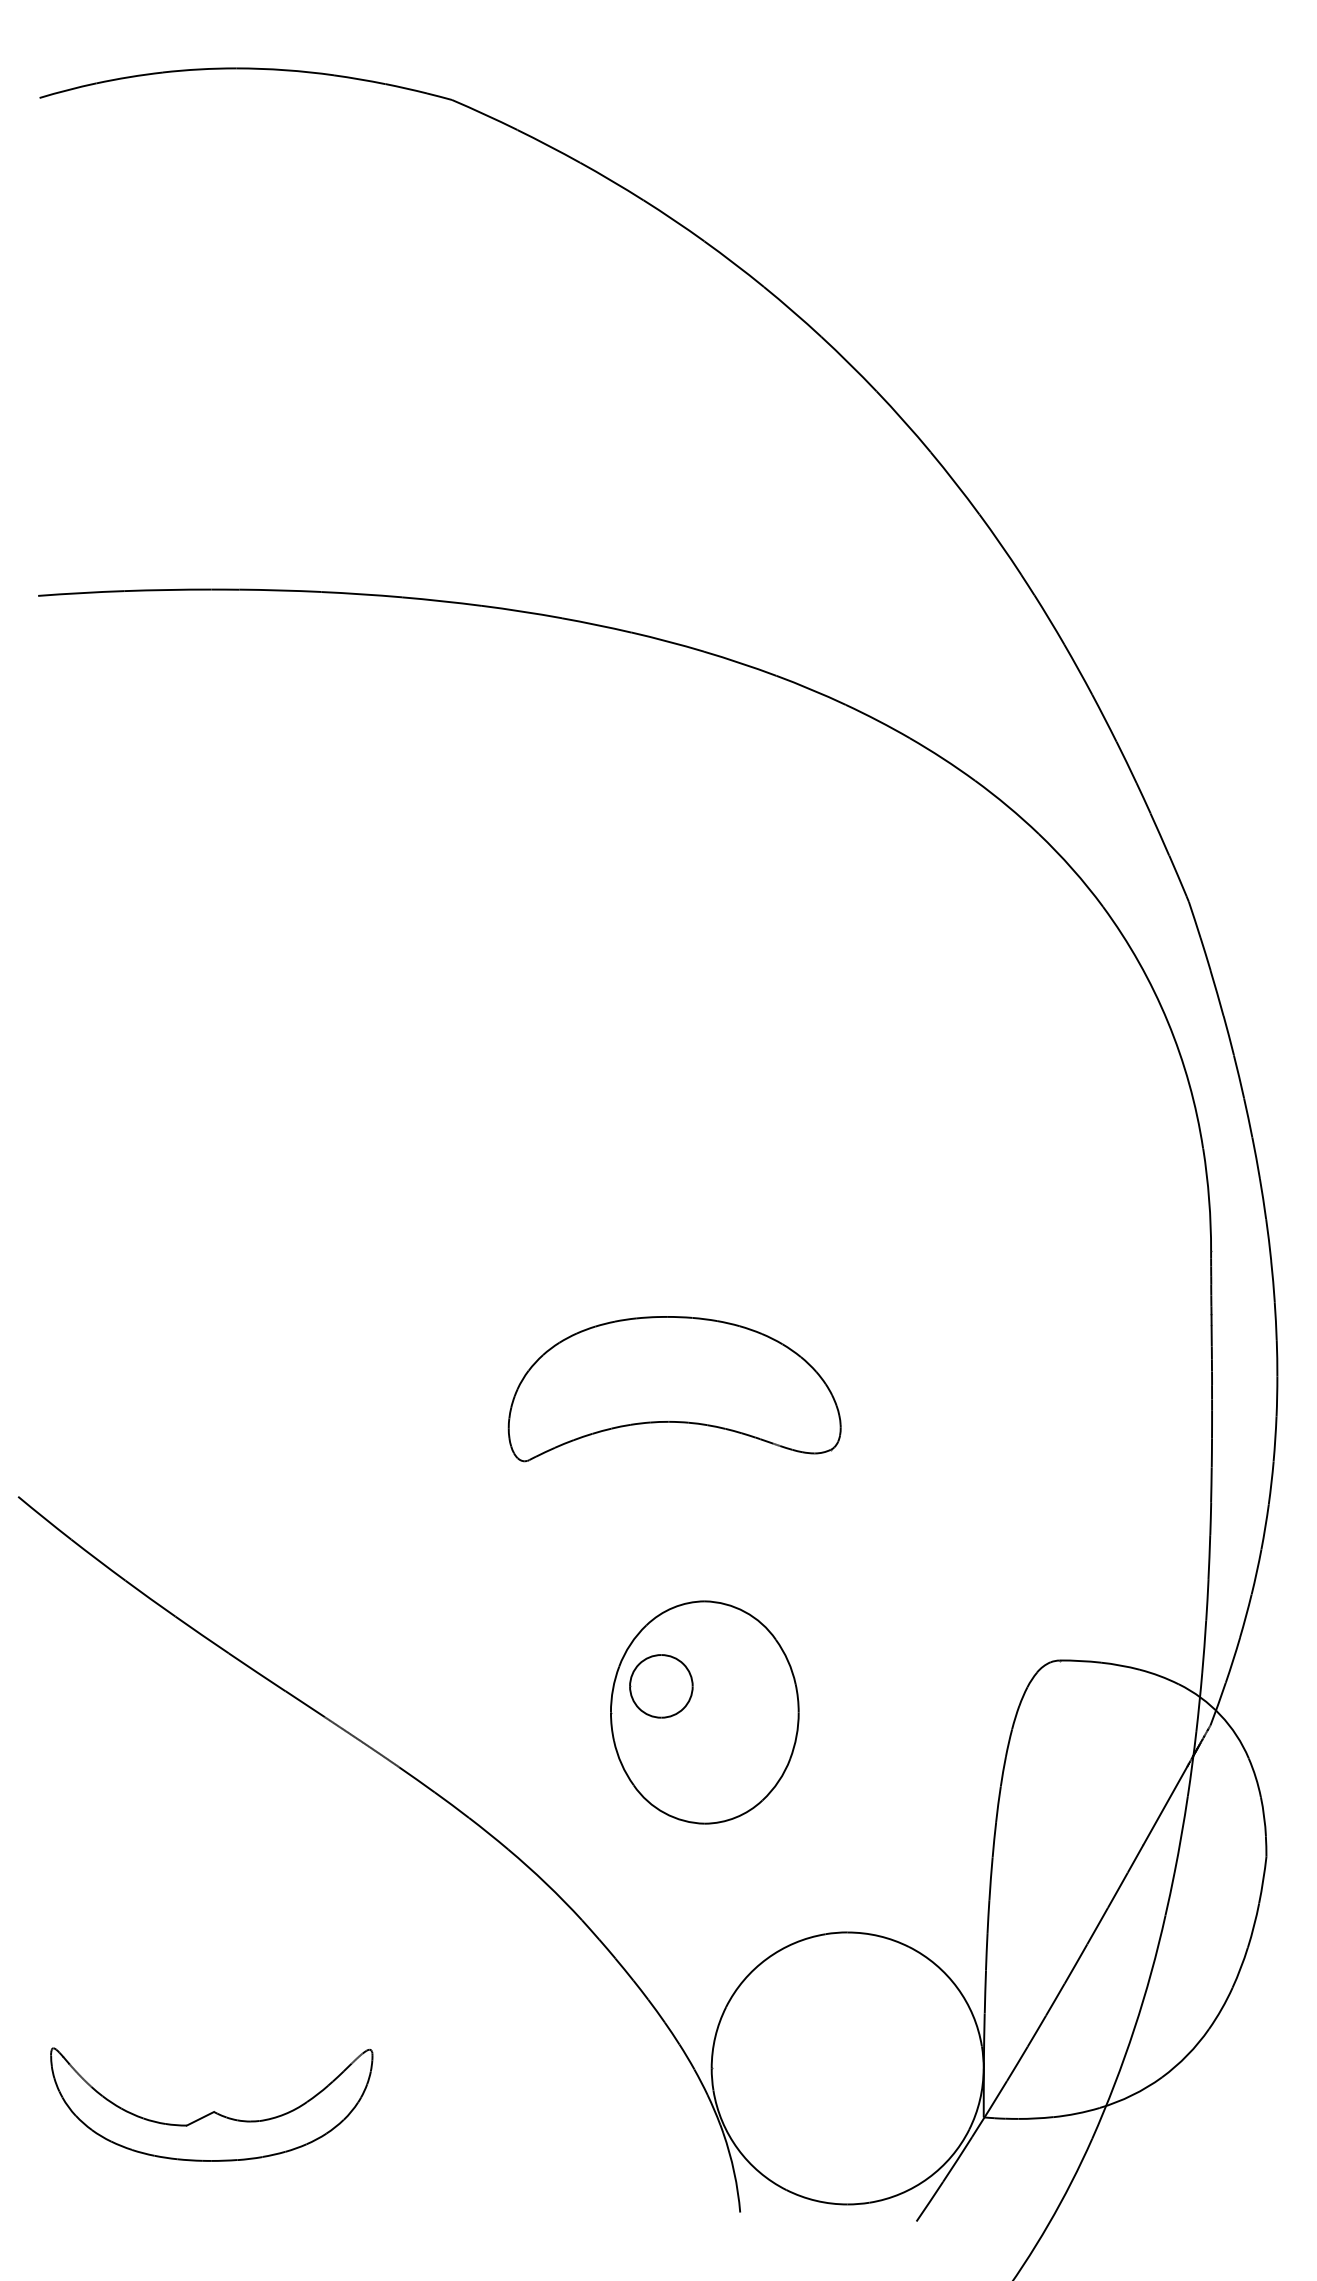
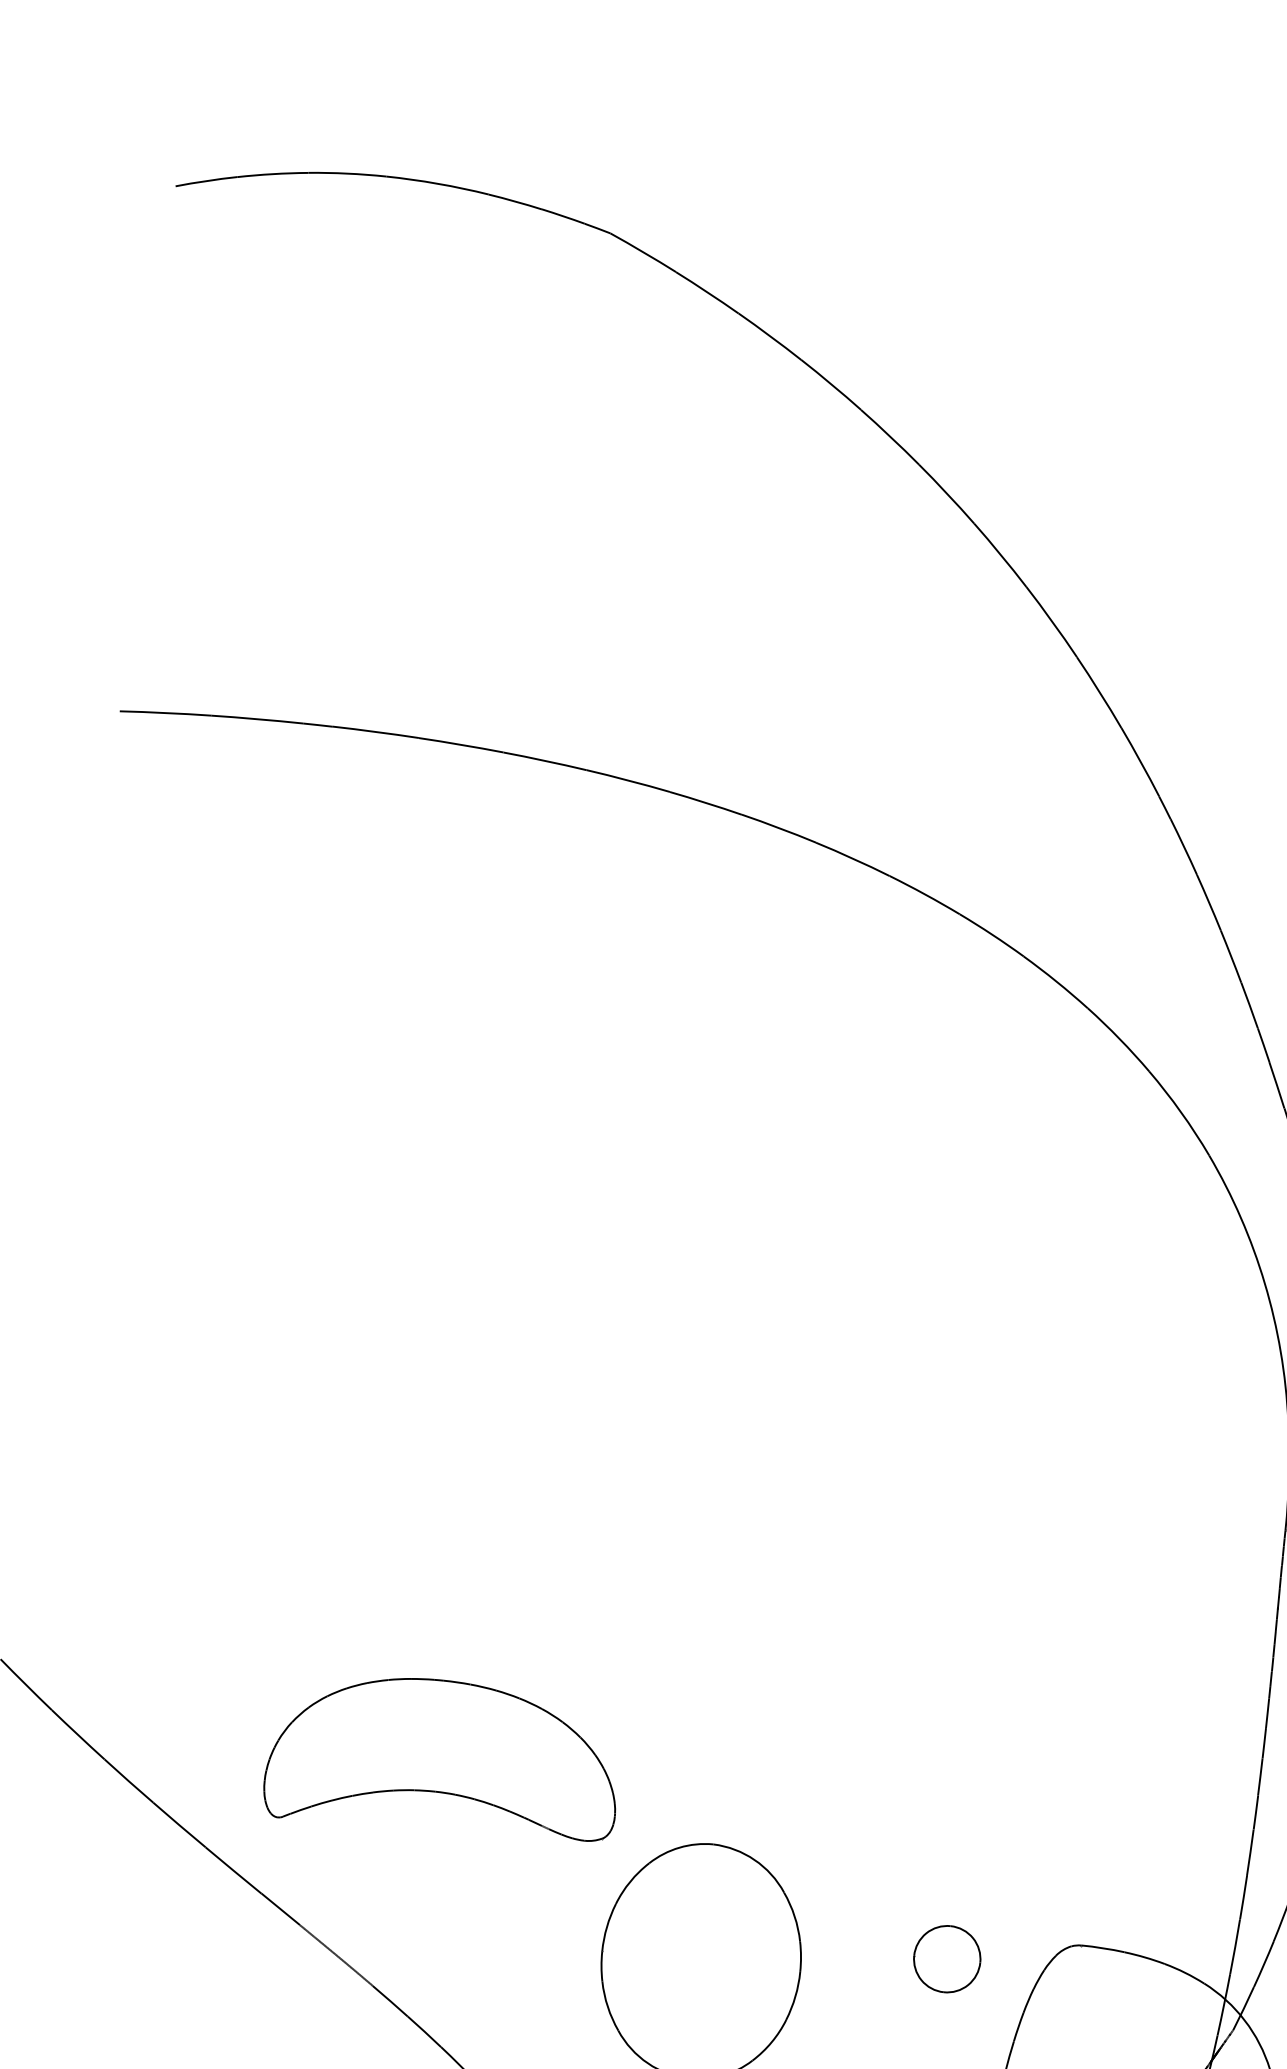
part: (674, 1389) -> (443, 1758), moved
part: (661, 1686) -> (947, 1959), moved

